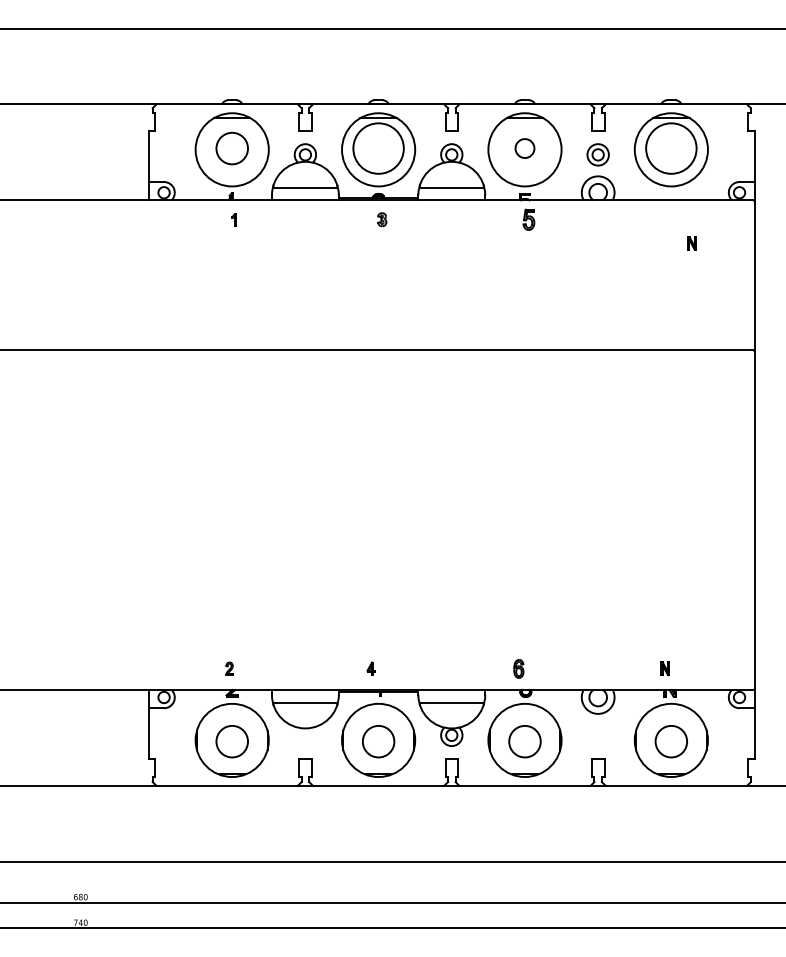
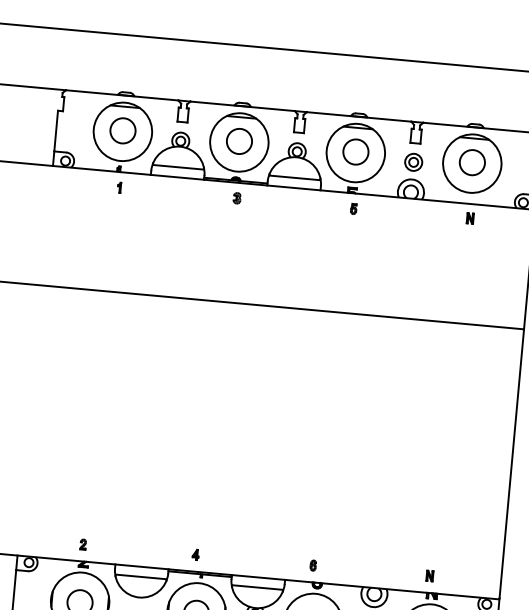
circle: (378, 148) -> (239, 141), size x0.62
circle: (524, 148) -> (355, 151), size x1.67
circle: (671, 148) -> (472, 162), size x0.62
part: (528, 219) -> (353, 208), size x0.62
part: (691, 243) -> (469, 218), moved
part: (518, 668) -> (313, 565), size x0.71

